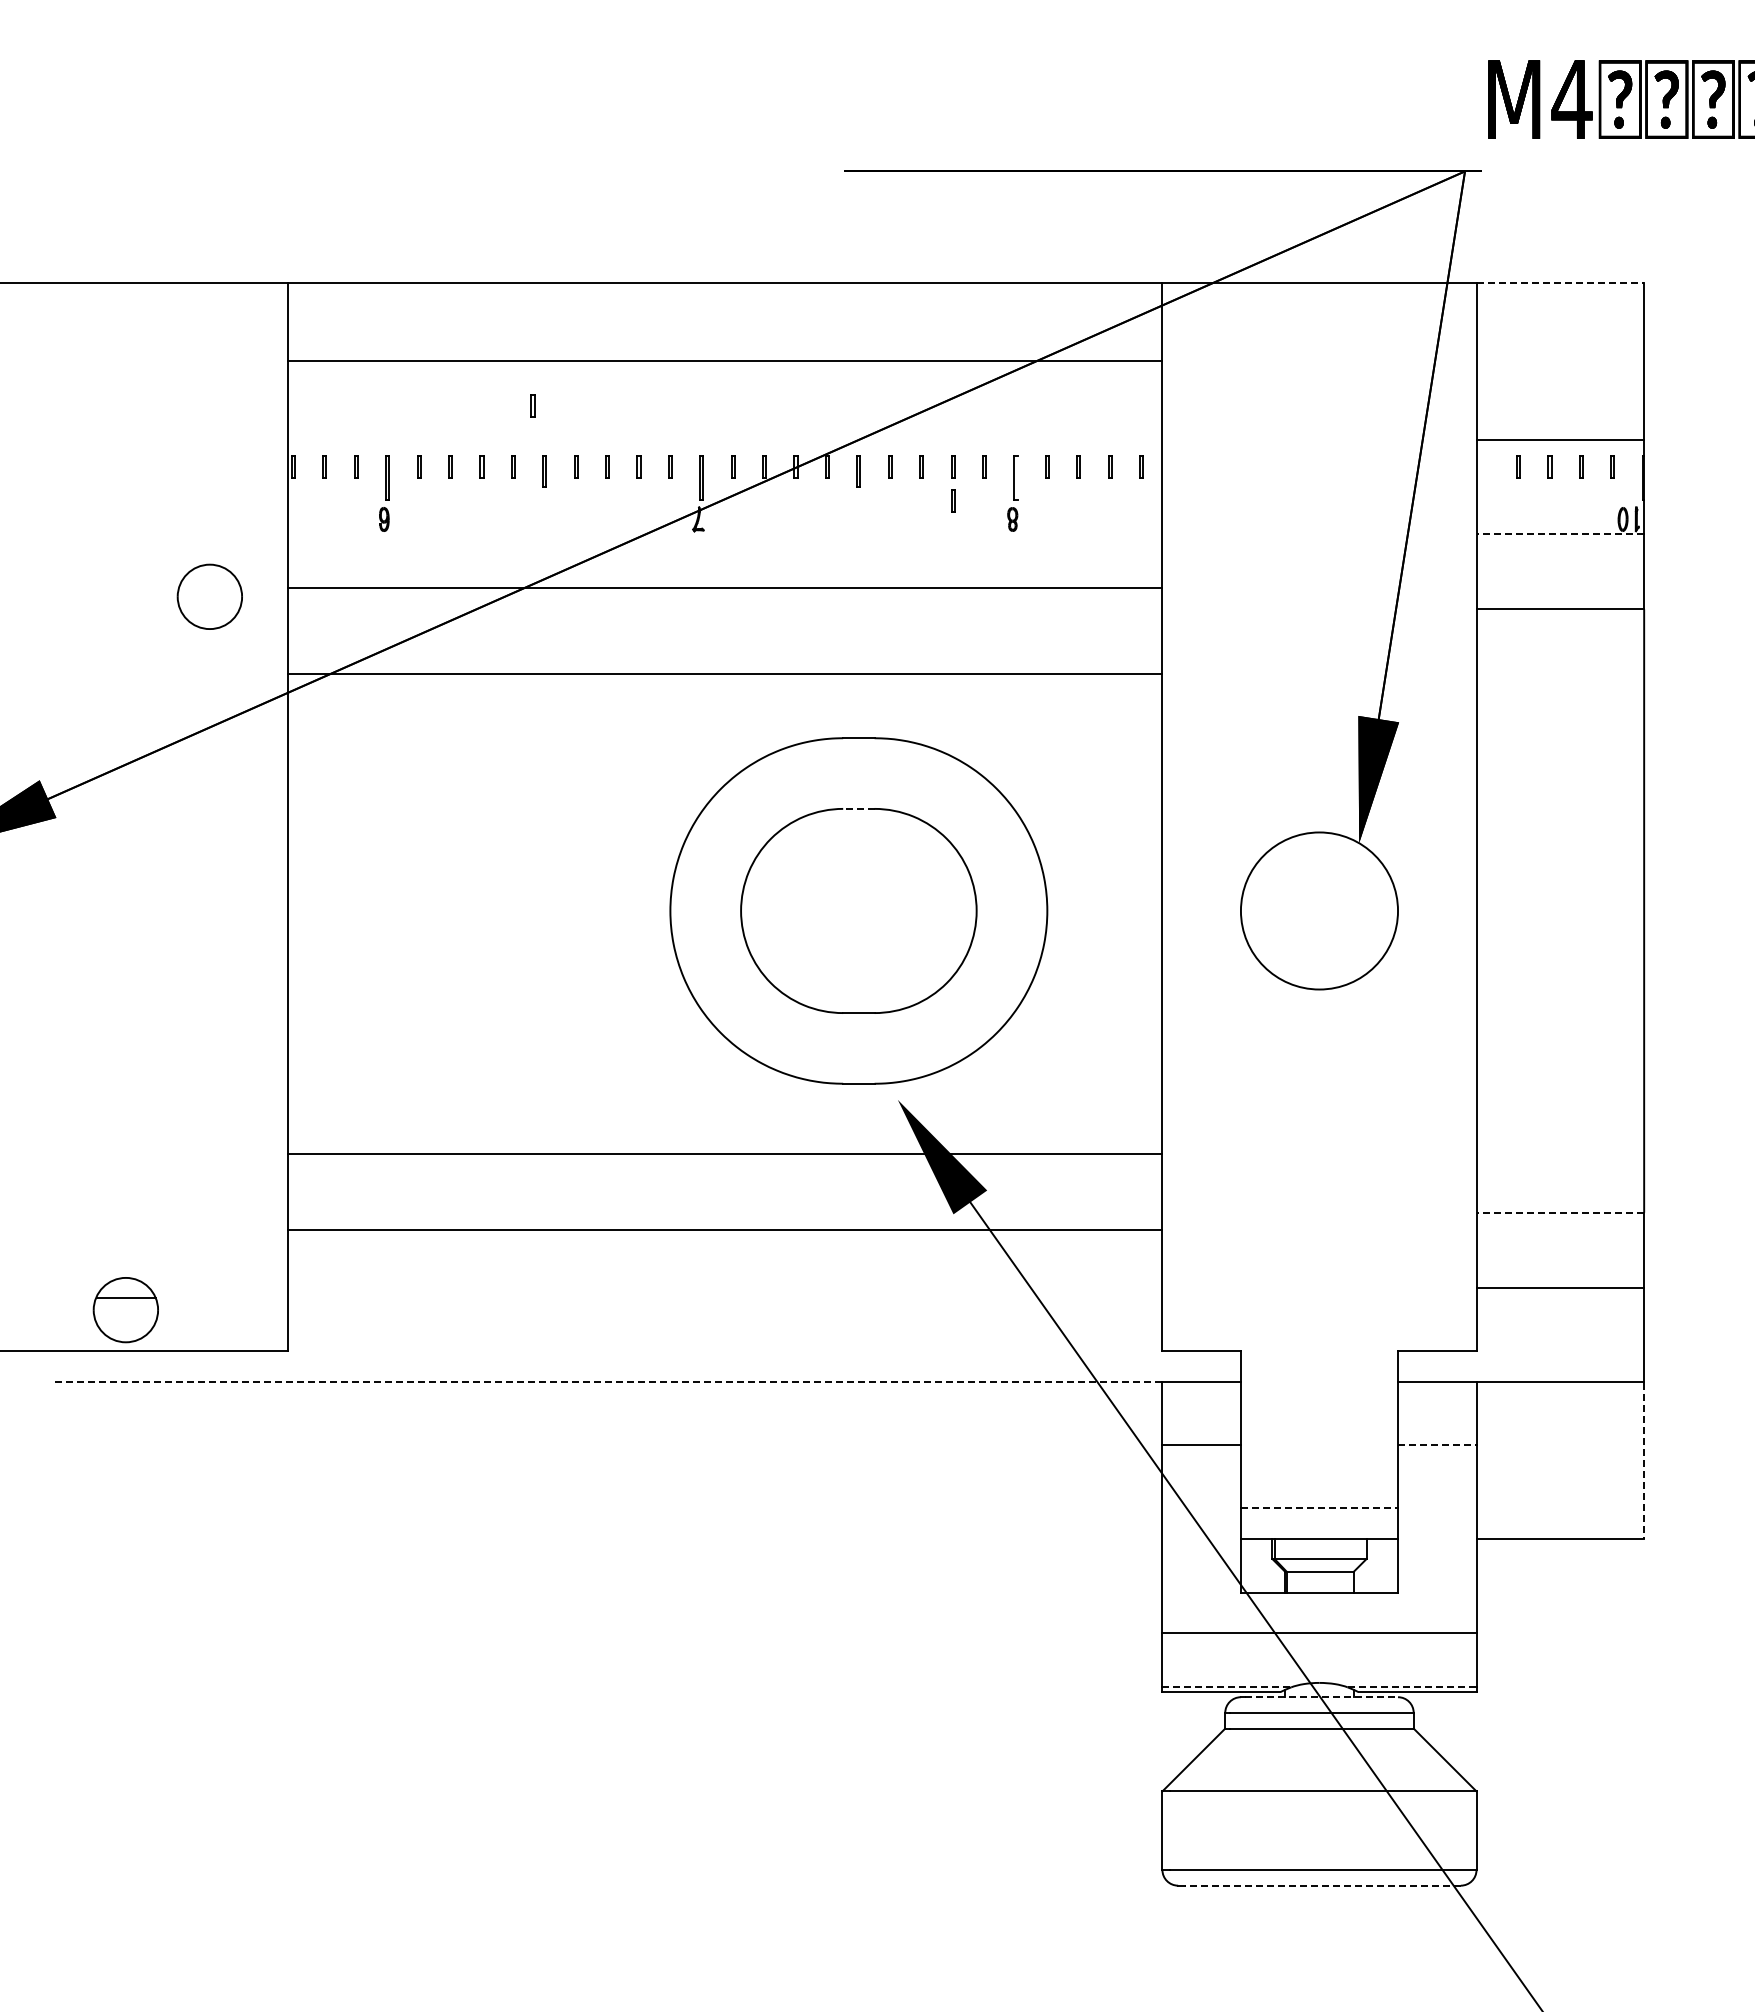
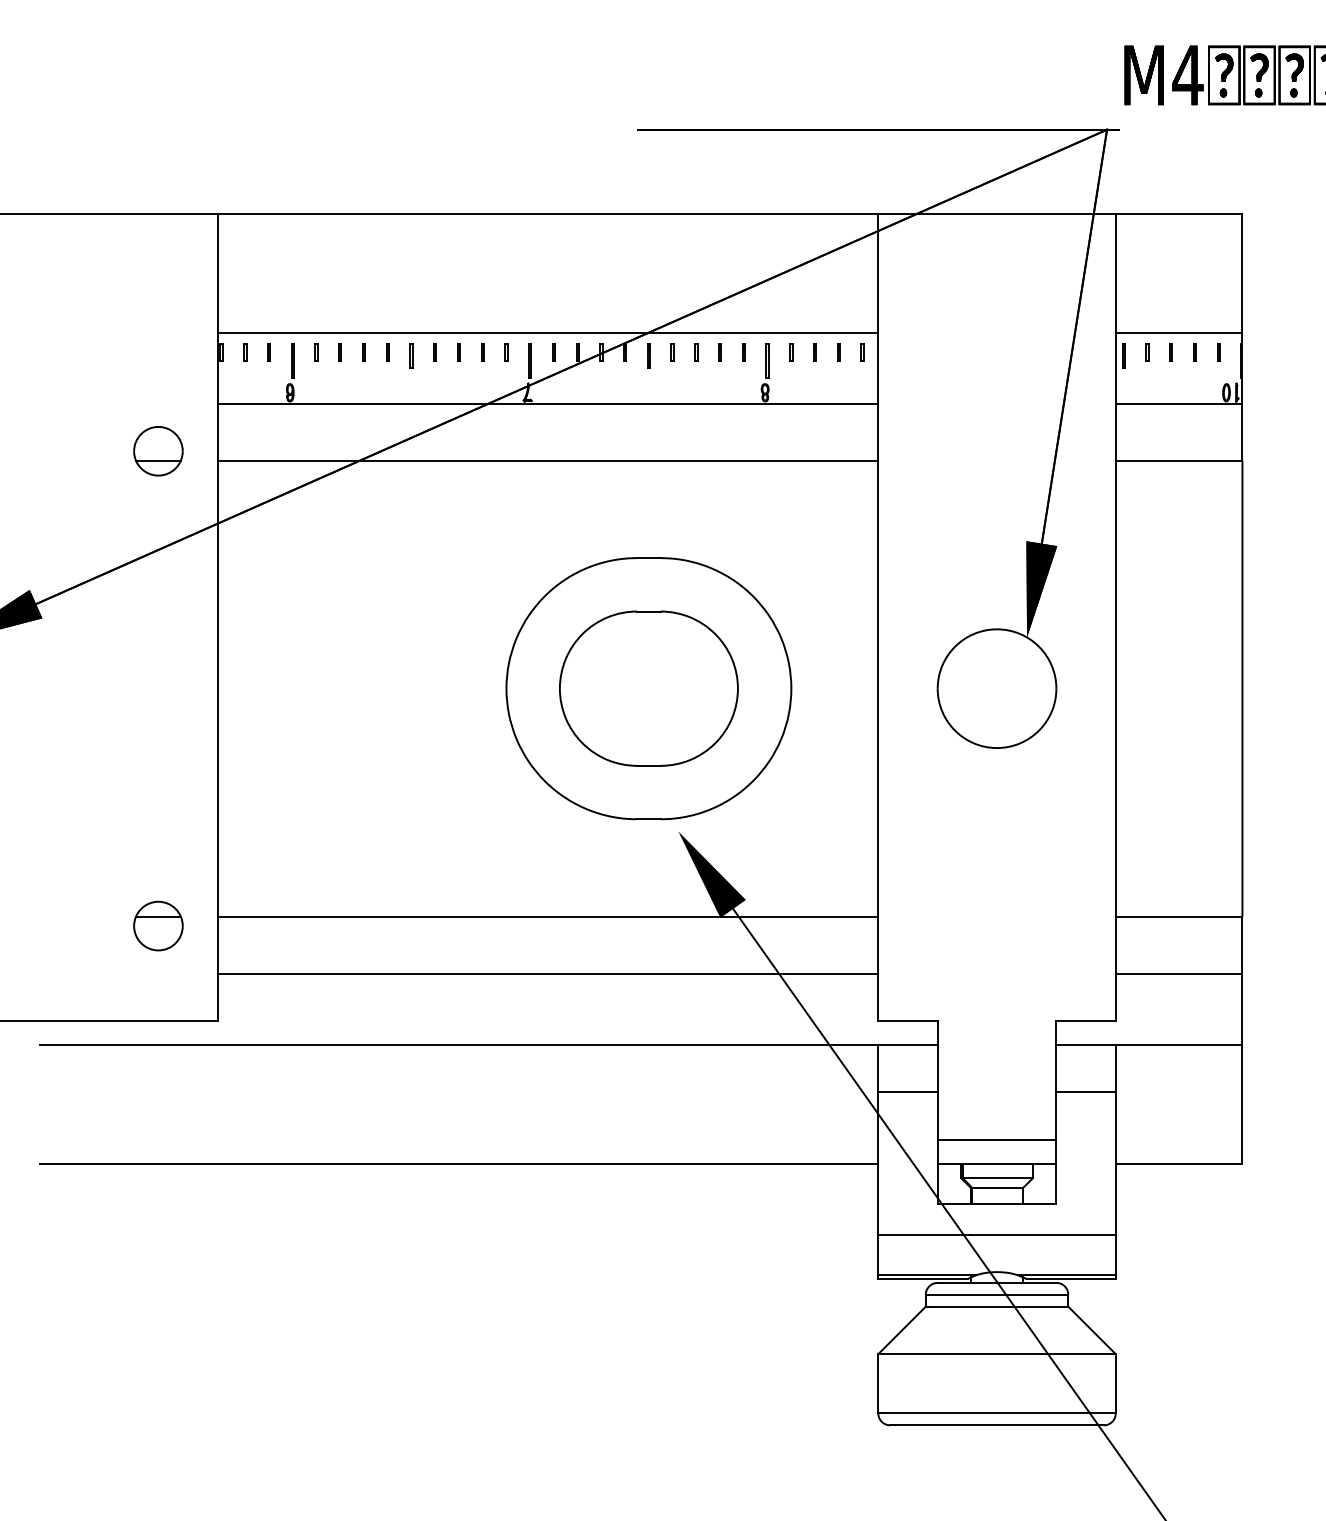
line: (1560, 282) -> (1179, 213), dashed -> solid
line: (725, 360) -> (548, 332), moved
part: (532, 405) -> (402, 306), removed
line: (1486, 471) -> (1123, 356), added
line: (1017, 477) -> (768, 361), added
line: (952, 500) -> (719, 378), removed
line: (1560, 534) -> (1179, 404), dashed -> solid
line: (725, 588) -> (548, 404), moved
line: (209, 609) -> (158, 460), added
line: (725, 674) -> (548, 460), moved
line: (858, 808) -> (648, 611), dashed -> solid
line: (725, 1153) -> (548, 916), moved
line: (1560, 1212) -> (1179, 916), dashed -> solid
line: (725, 1229) -> (548, 973), moved
part: (125, 1310) -> (158, 926), moved
line: (607, 1382) -> (458, 1045), dashed -> solid
line: (1437, 1444) -> (1086, 1091), dashed -> solid
line: (1644, 1461) -> (1242, 1104), dashed -> solid
line: (1319, 1507) -> (997, 1139), dashed -> solid
line: (607, 1539) -> (458, 1163), added
line: (1227, 1687) -> (927, 1275), dashed -> solid
line: (1412, 1687) -> (1067, 1275), dashed -> solid
line: (1321, 1697) -> (998, 1283), dashed -> solid
line: (1322, 1885) -> (999, 1425), dashed -> solid

